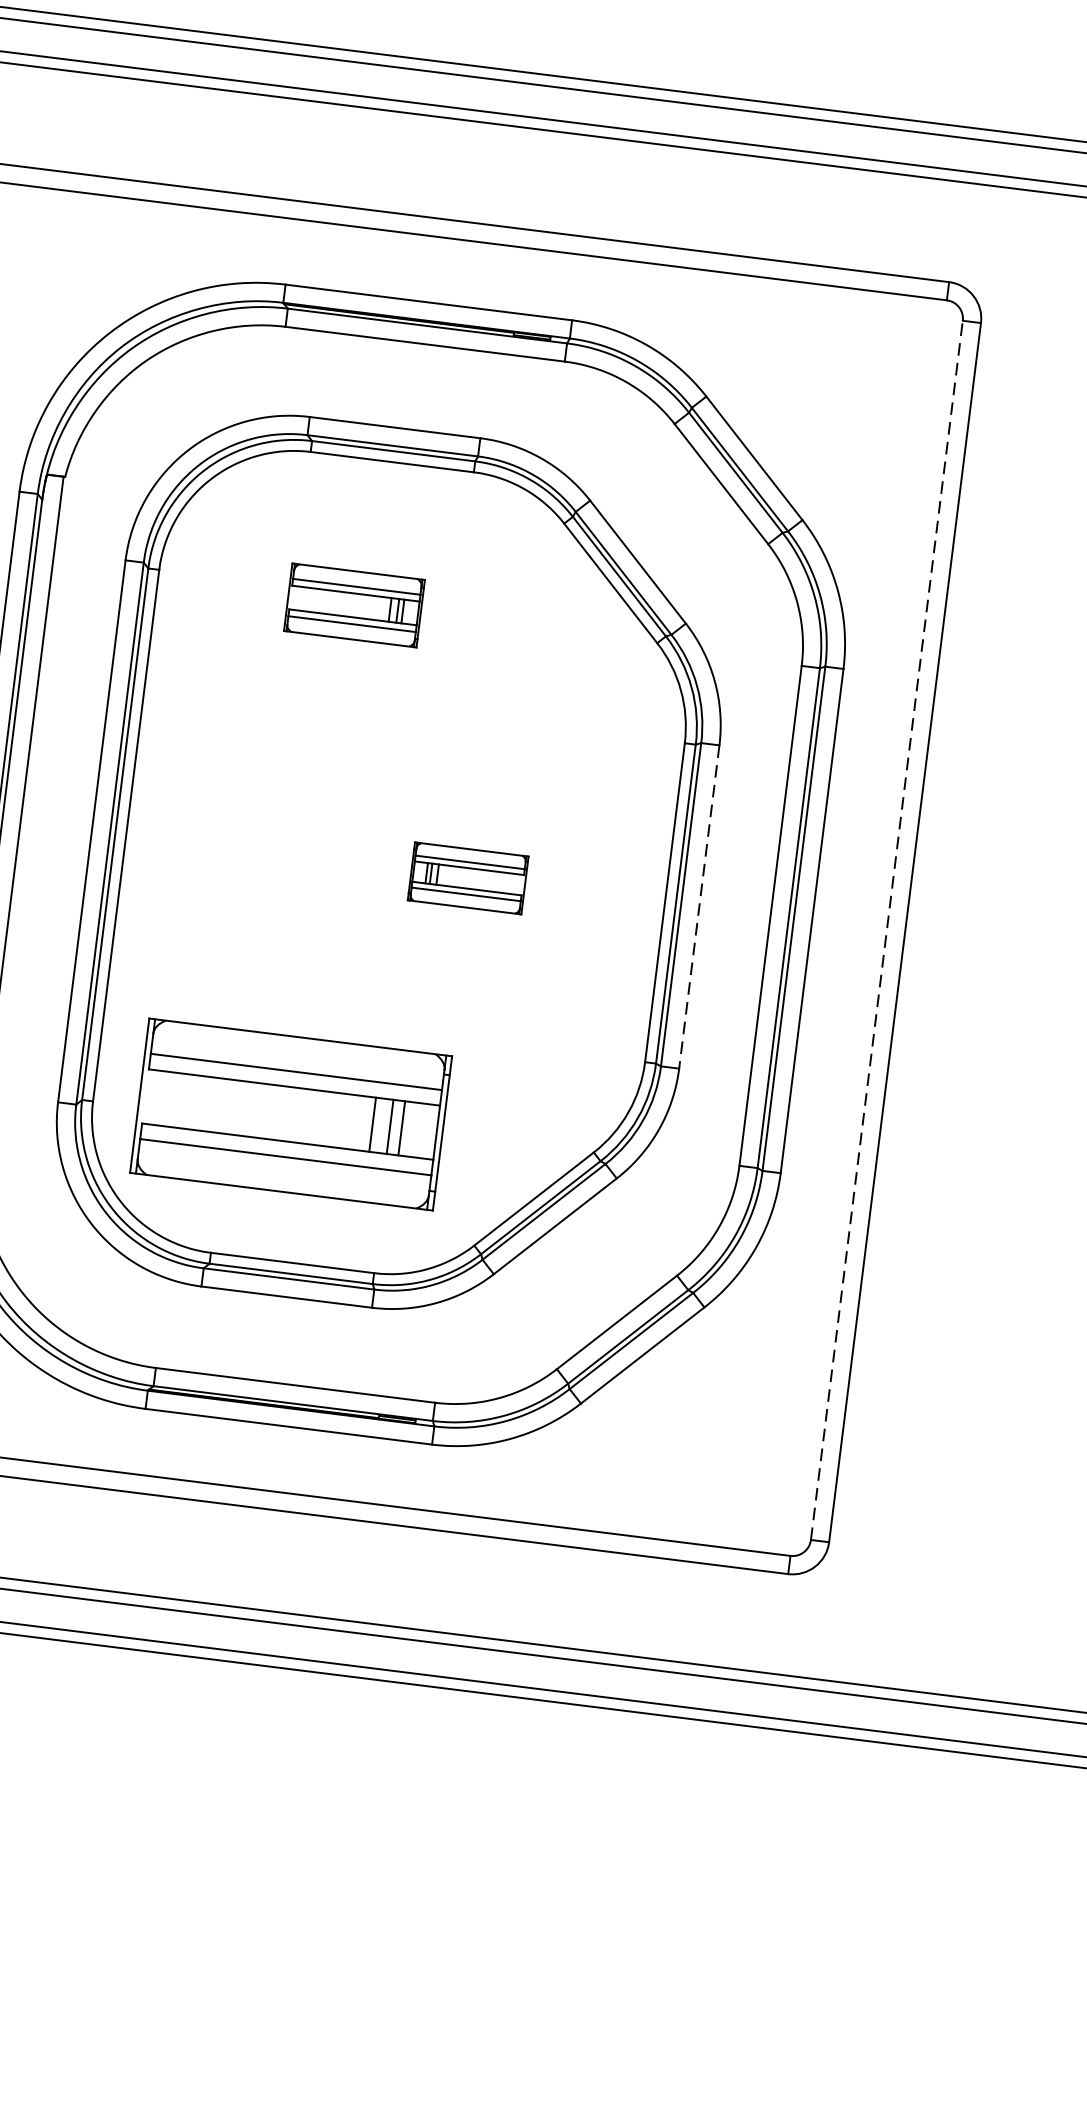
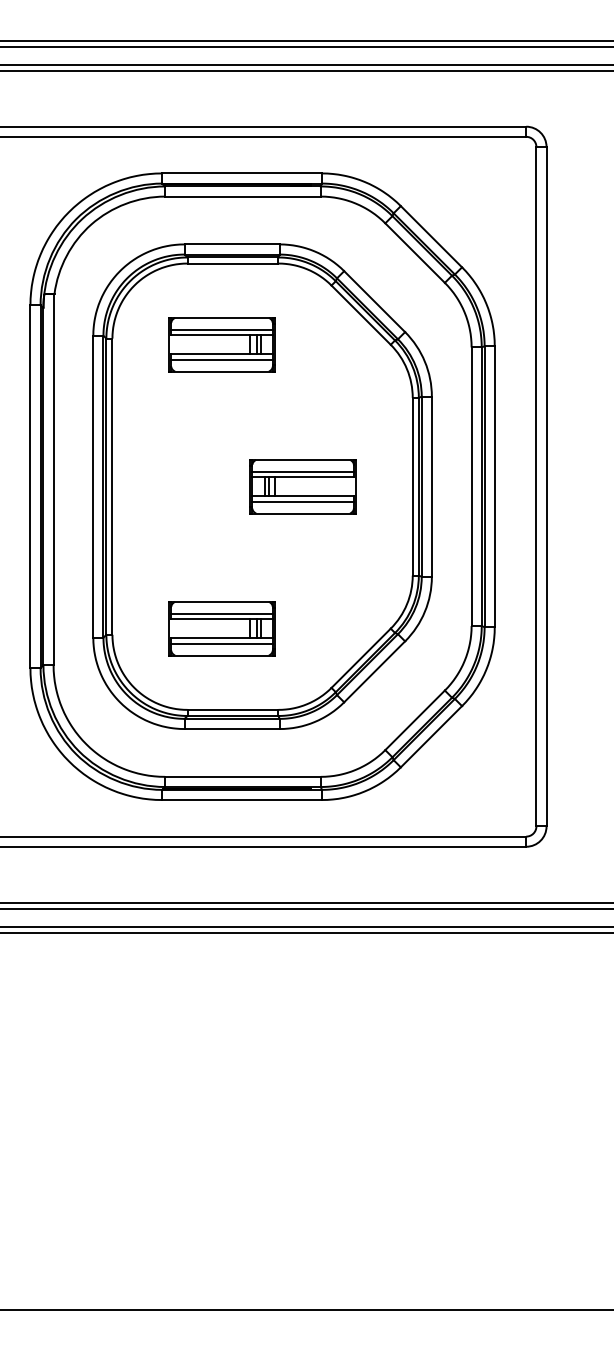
part: (353, 604) -> (221, 344), size x1.43
part: (467, 877) -> (302, 486), size x1.67
line: (698, 908) -> (431, 487), dashed -> solid
line: (887, 929) -> (536, 486), dashed -> solid
part: (290, 1114) -> (221, 628), size x0.62

